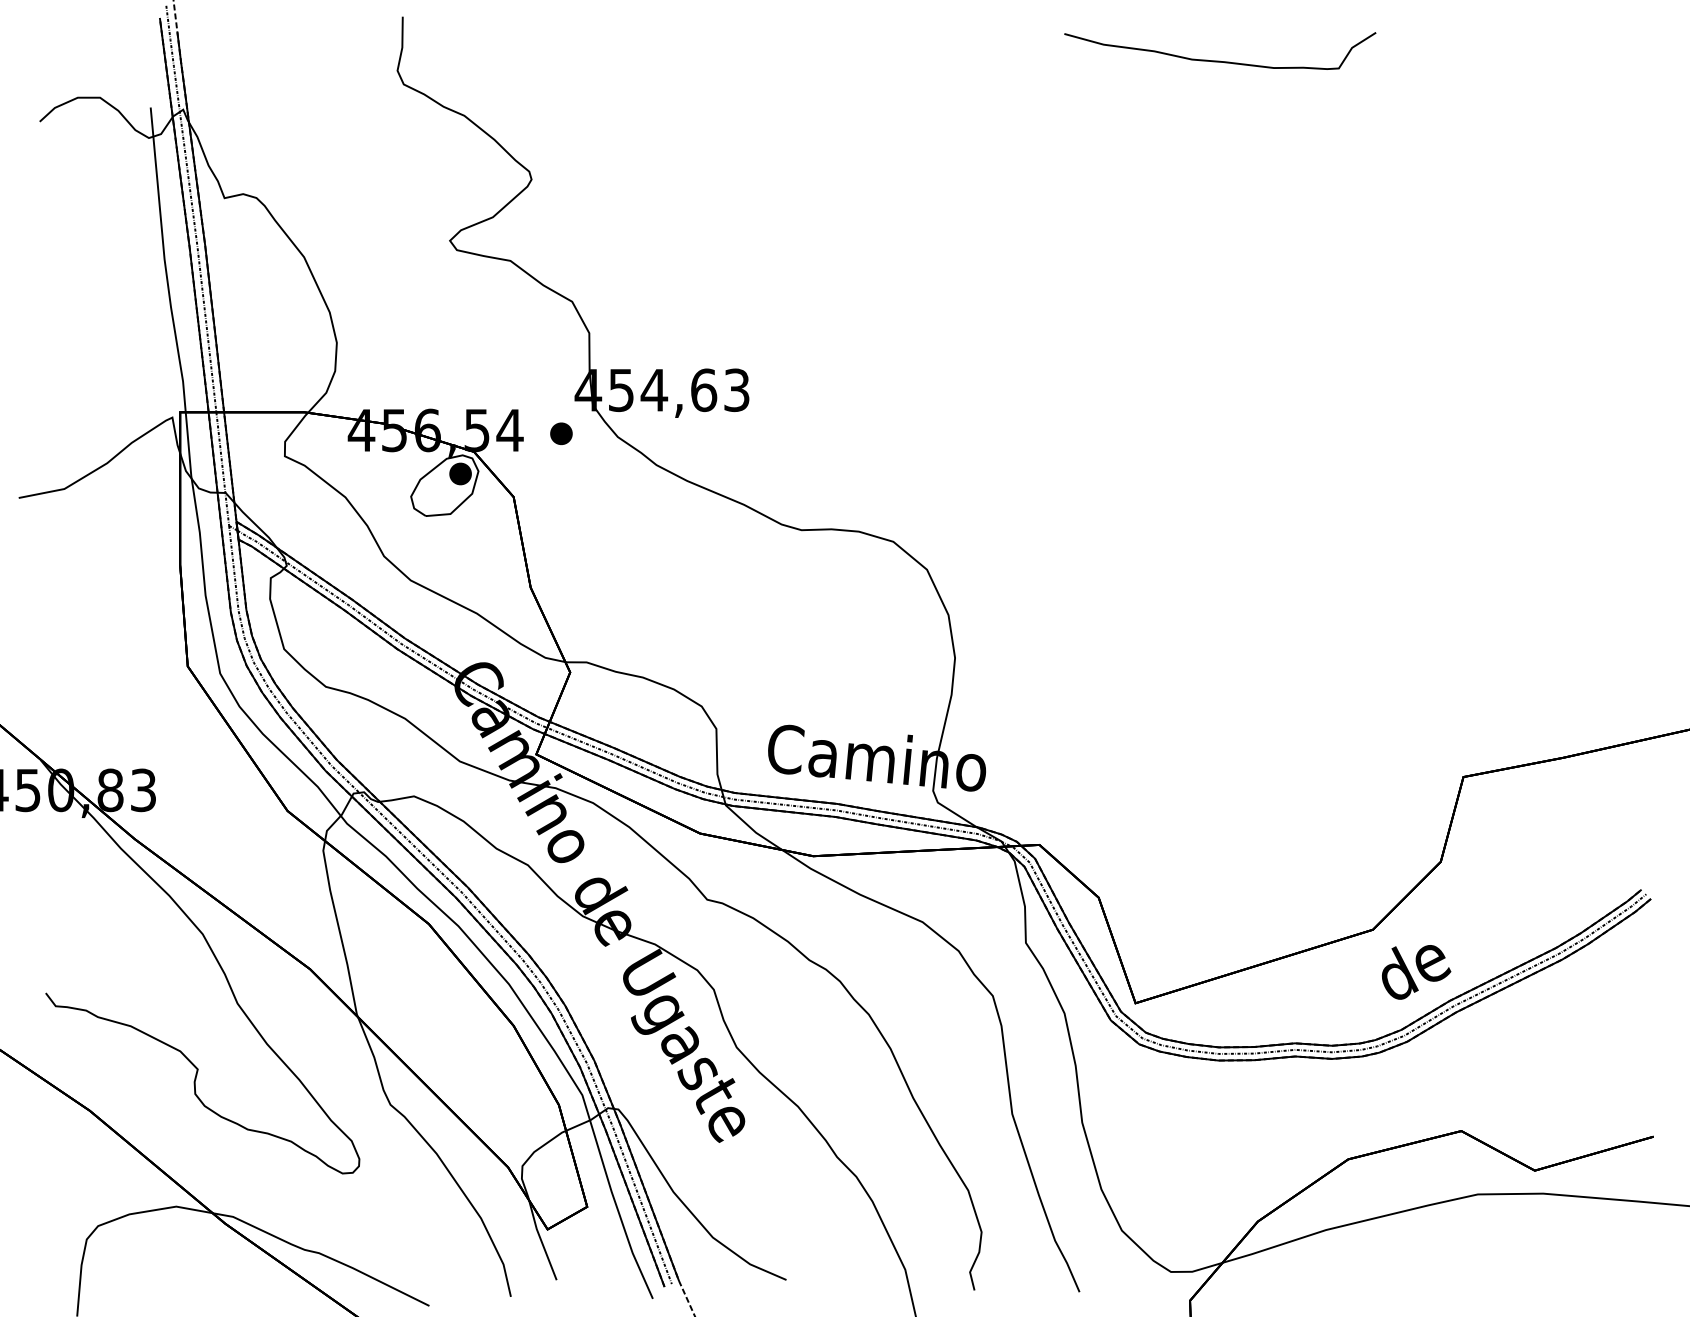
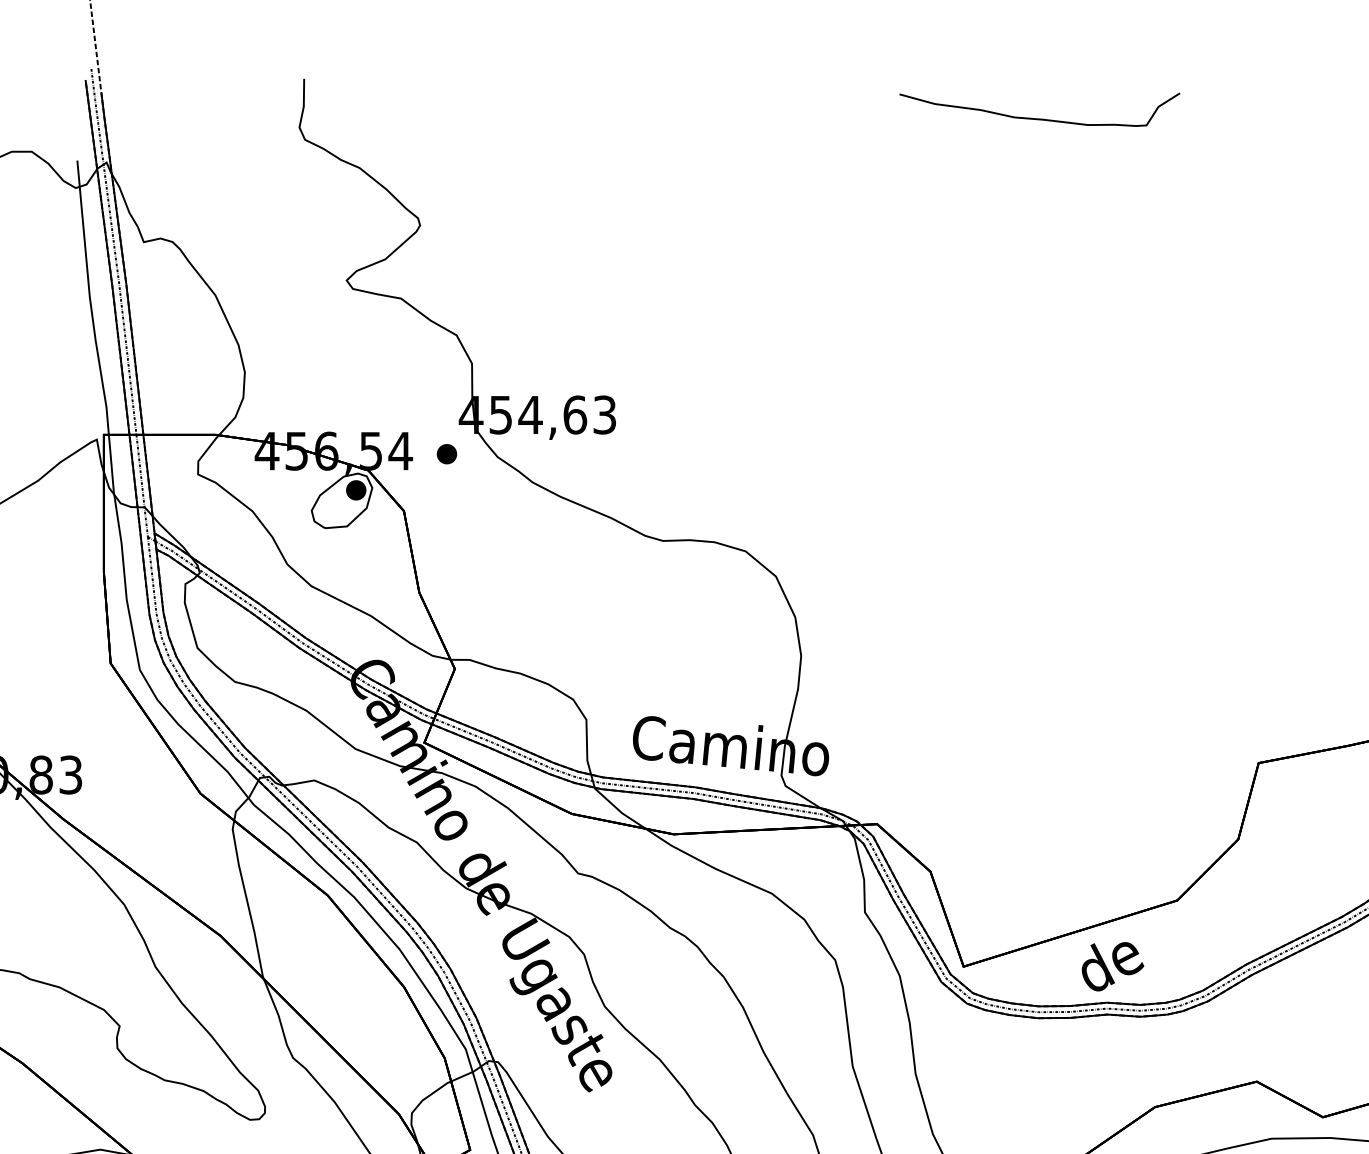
text: (1416, 972) -> (1112, 966), moved

